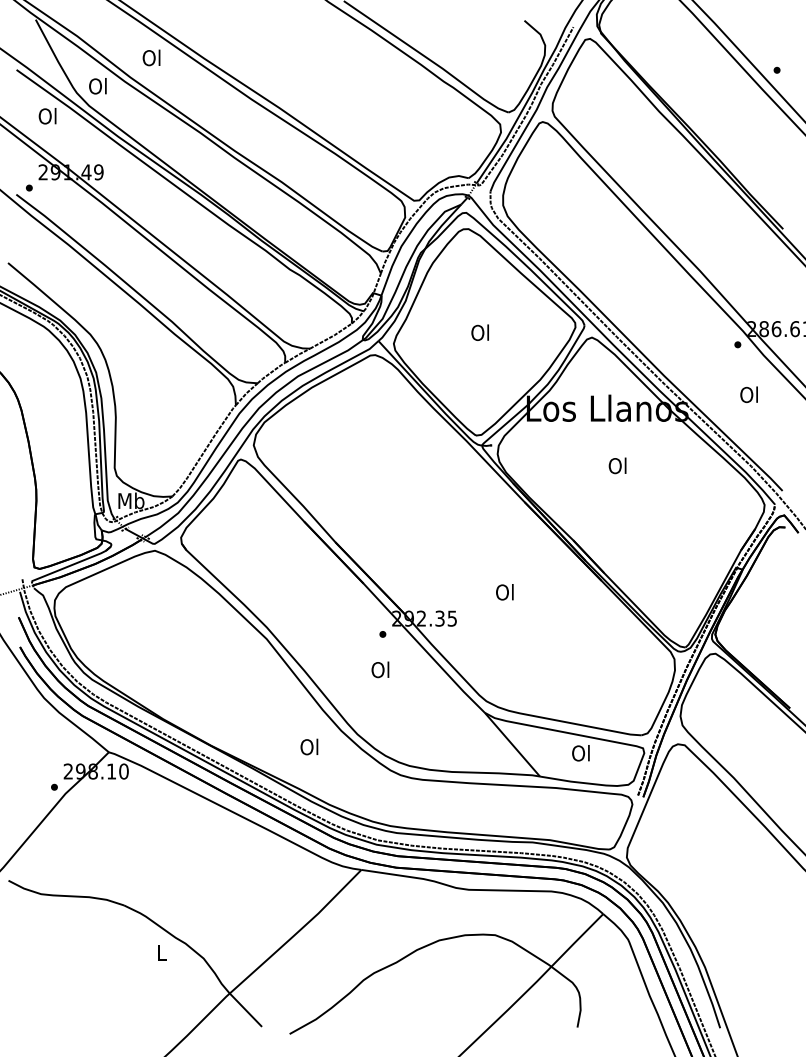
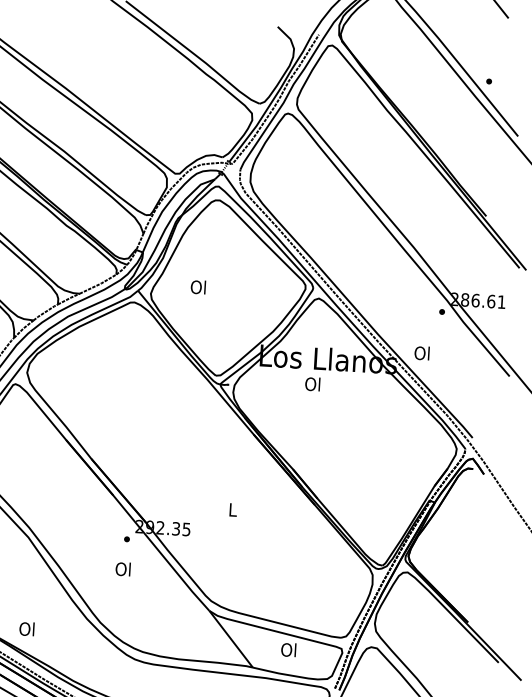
text: (479, 332) -> (197, 287), moved
text: (748, 394) -> (421, 352), moved
text: (617, 465) -> (312, 383), moved
text: (504, 592) -> (232, 509), Ol -> L
text: (309, 746) -> (27, 628), moved

